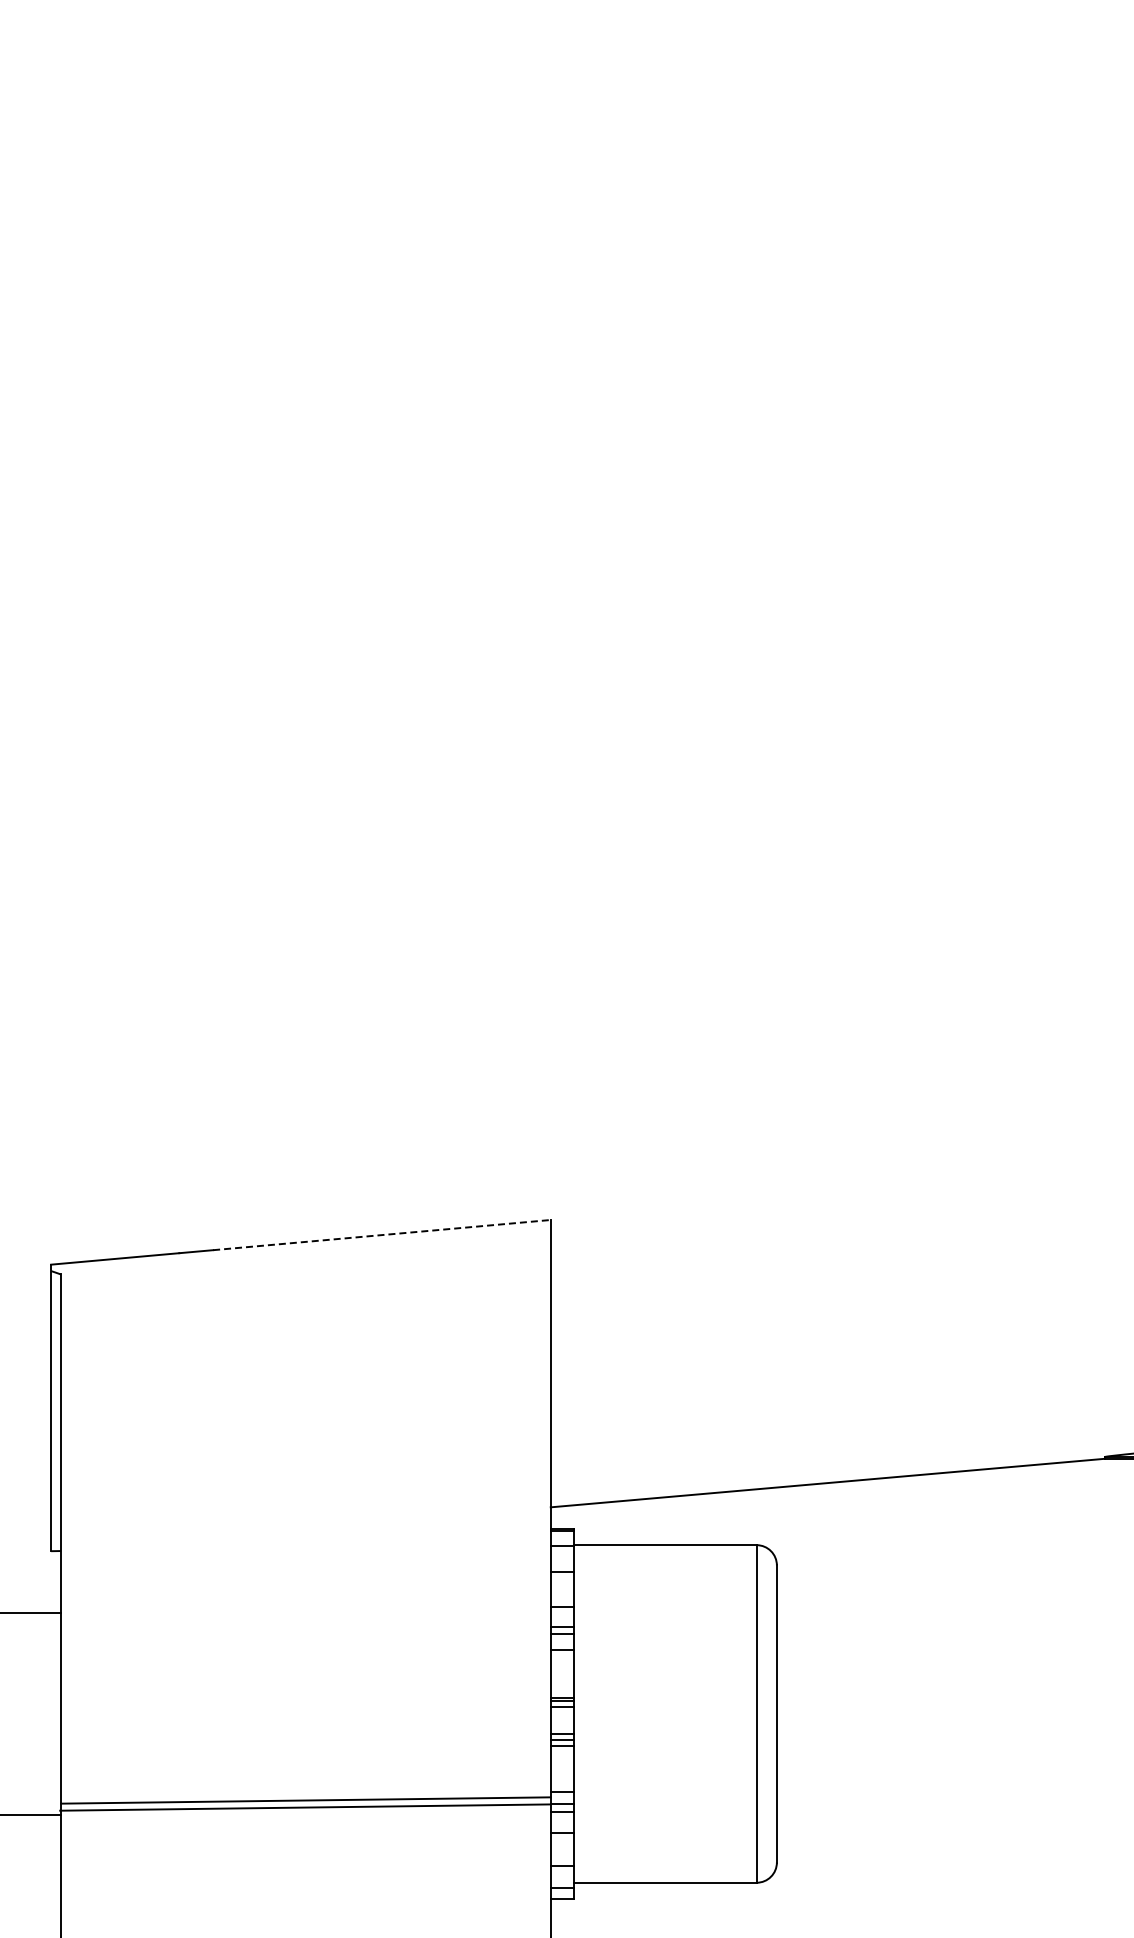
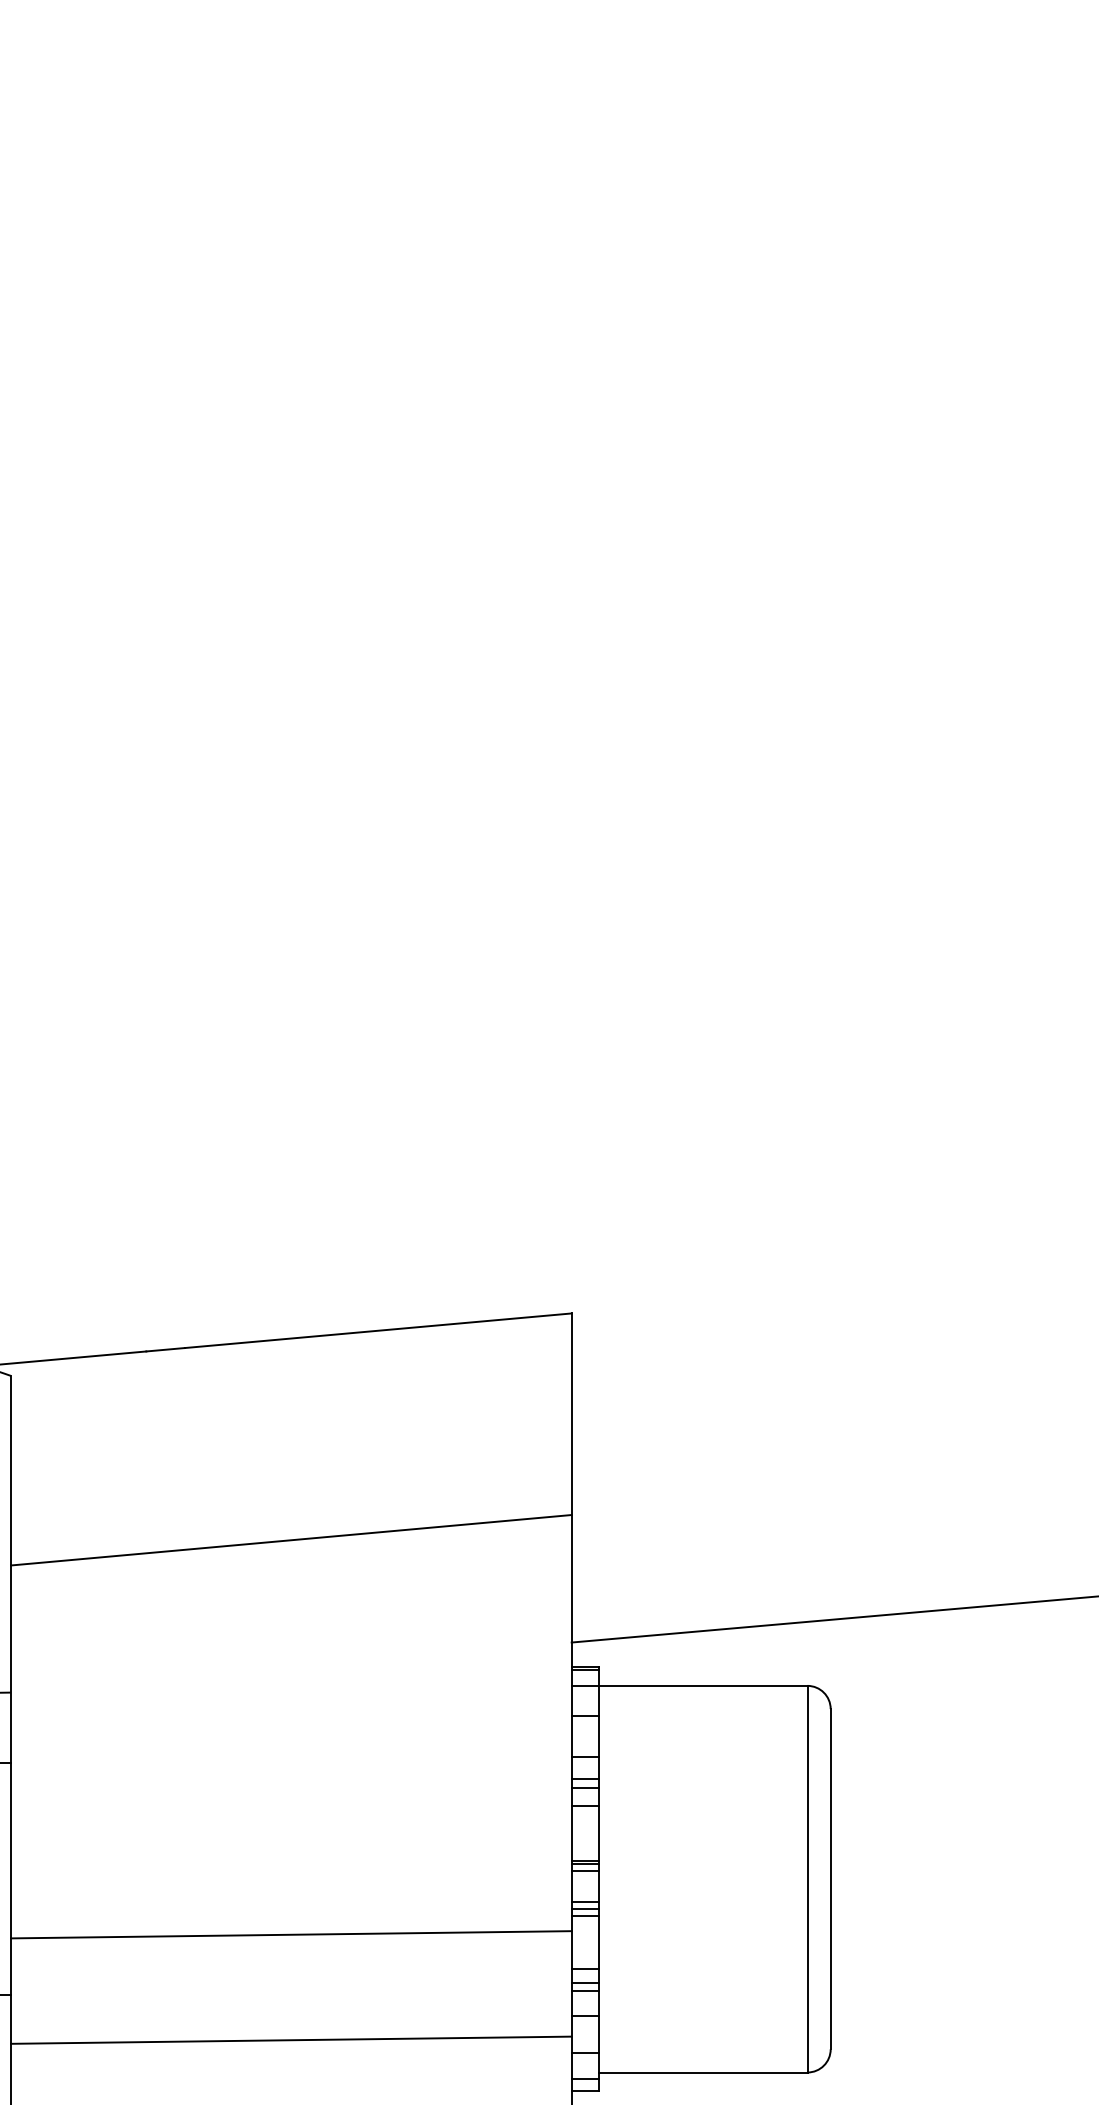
line: (382, 1235) -> (378, 1331), dashed -> solid
line: (305, 1417) -> (290, 1539), added
line: (305, 1800) -> (290, 1934), moved
line: (304, 1807) -> (290, 2040), moved

